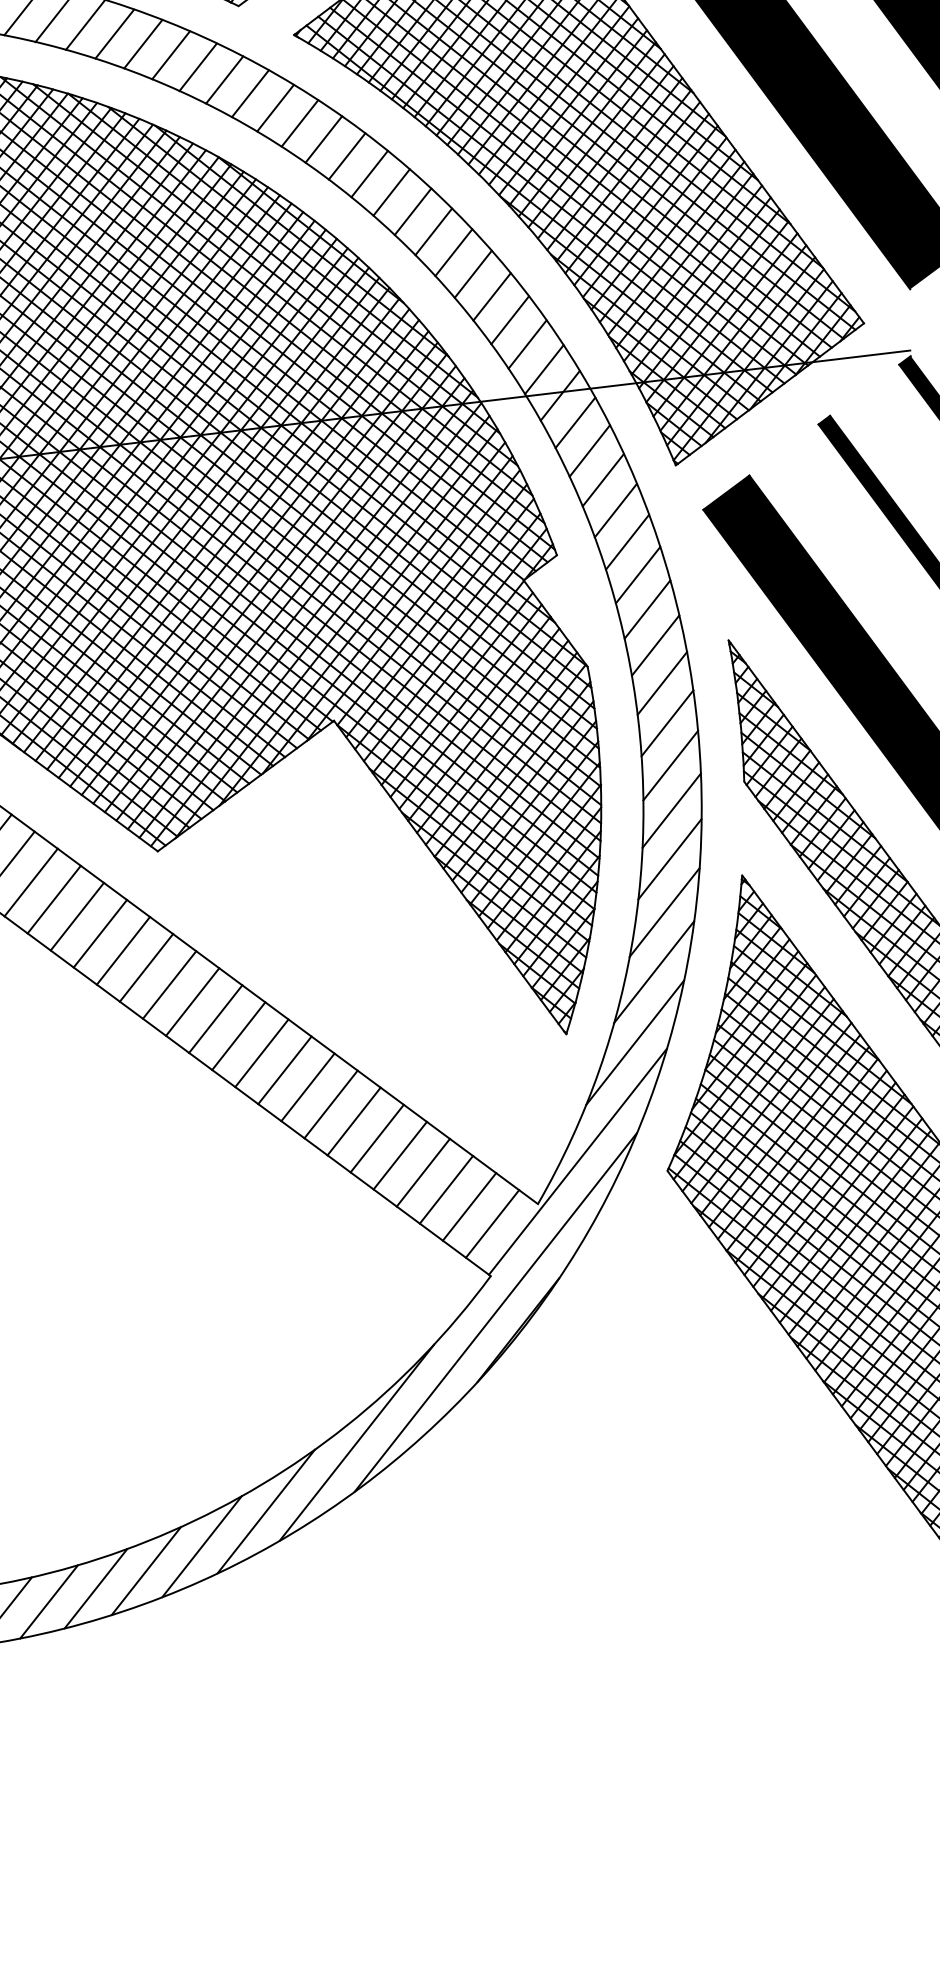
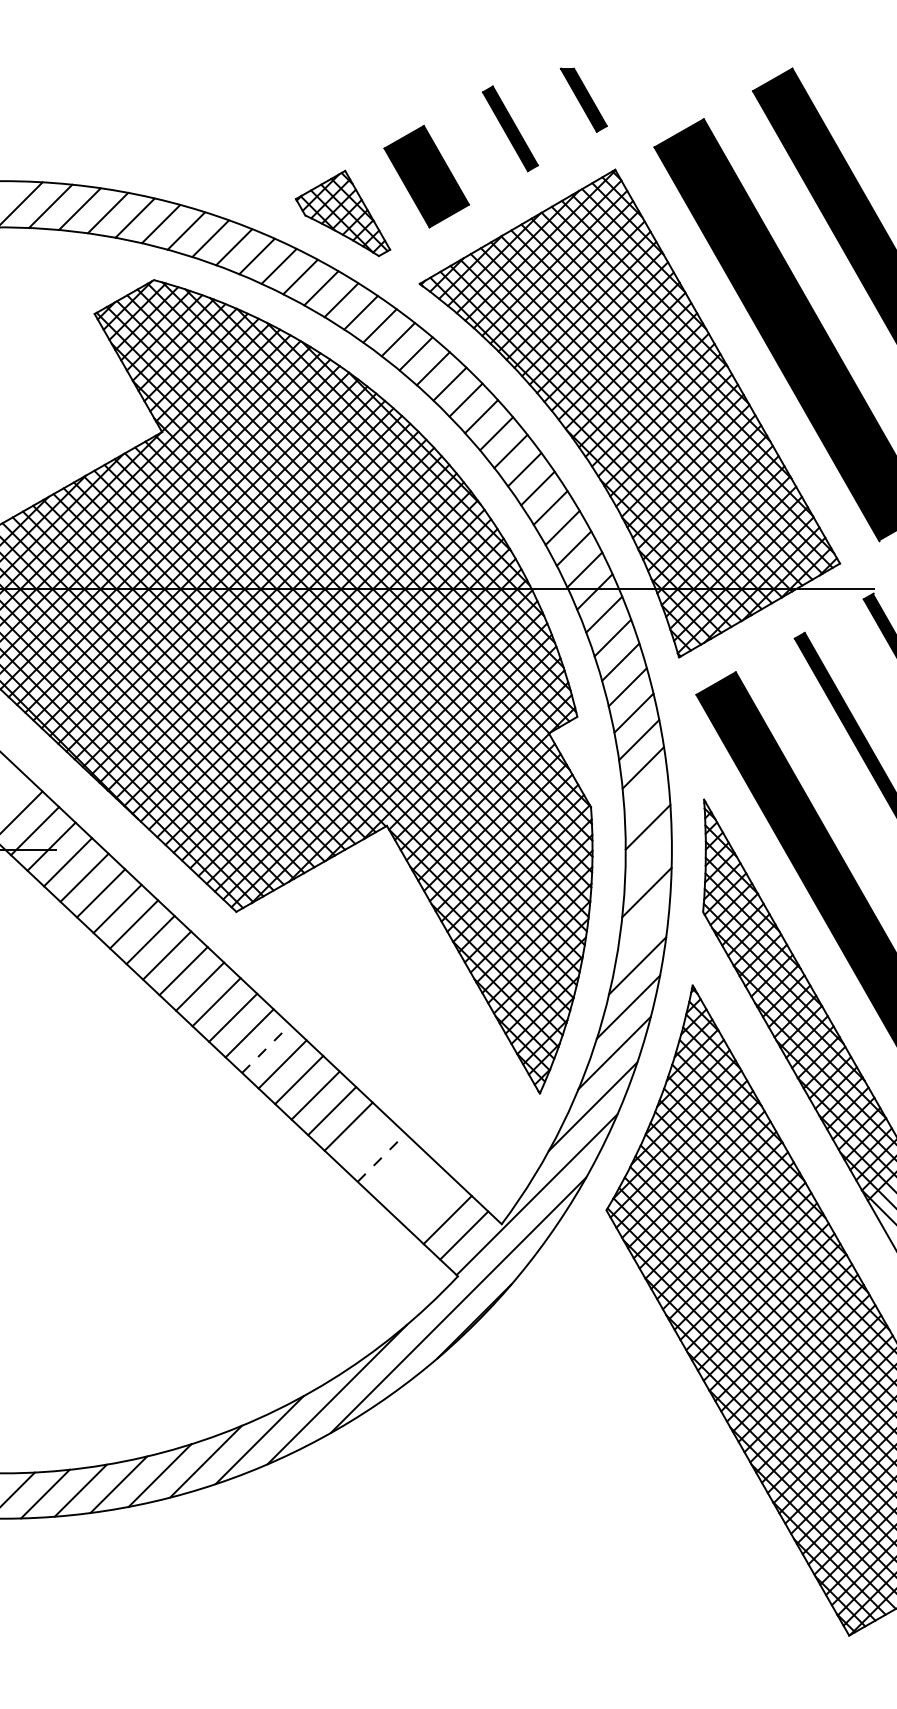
line: (654, 645) -> (645, 796), removed
line: (666, 722) -> (647, 858), removed
line: (671, 810) -> (643, 927), removed
line: (216, 1018) -> (266, 1048), solid -> dashed
line: (354, 1121) -> (365, 1142), removed
line: (376, 1138) -> (381, 1157), solid -> dashed
line: (400, 1155) -> (398, 1173), removed
line: (423, 1172) -> (414, 1188), removed
line: (446, 1189) -> (431, 1204), removed

